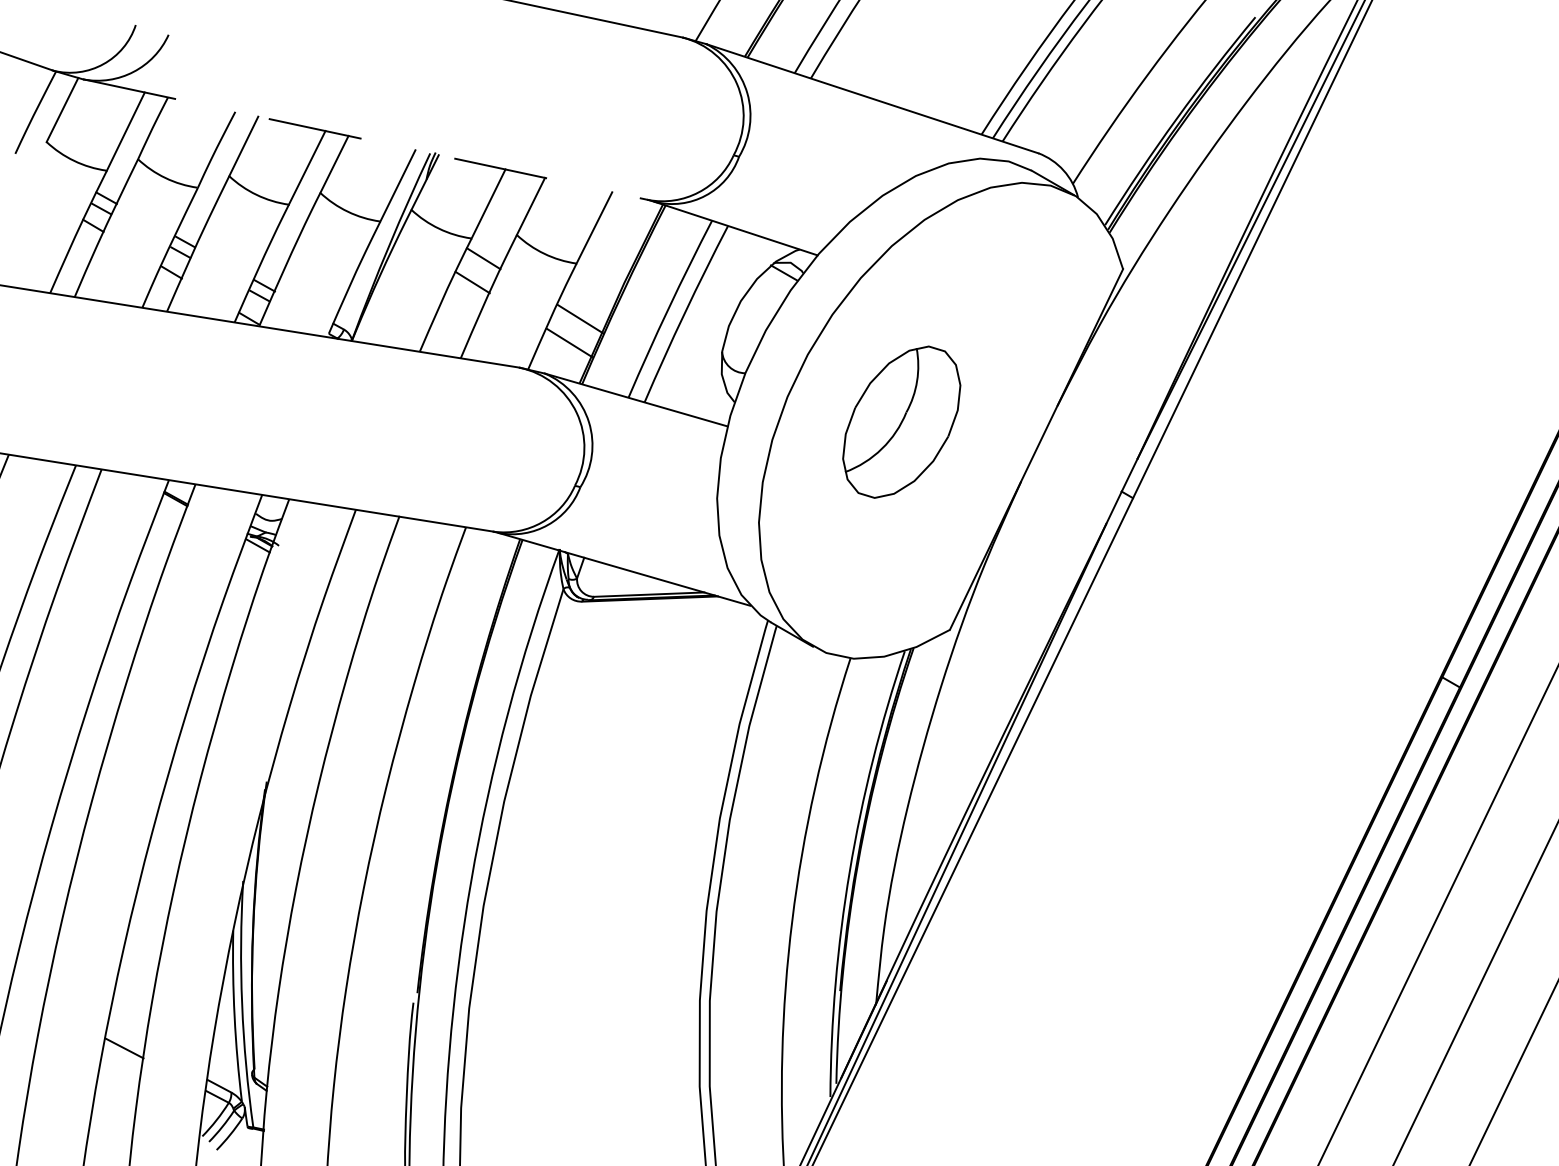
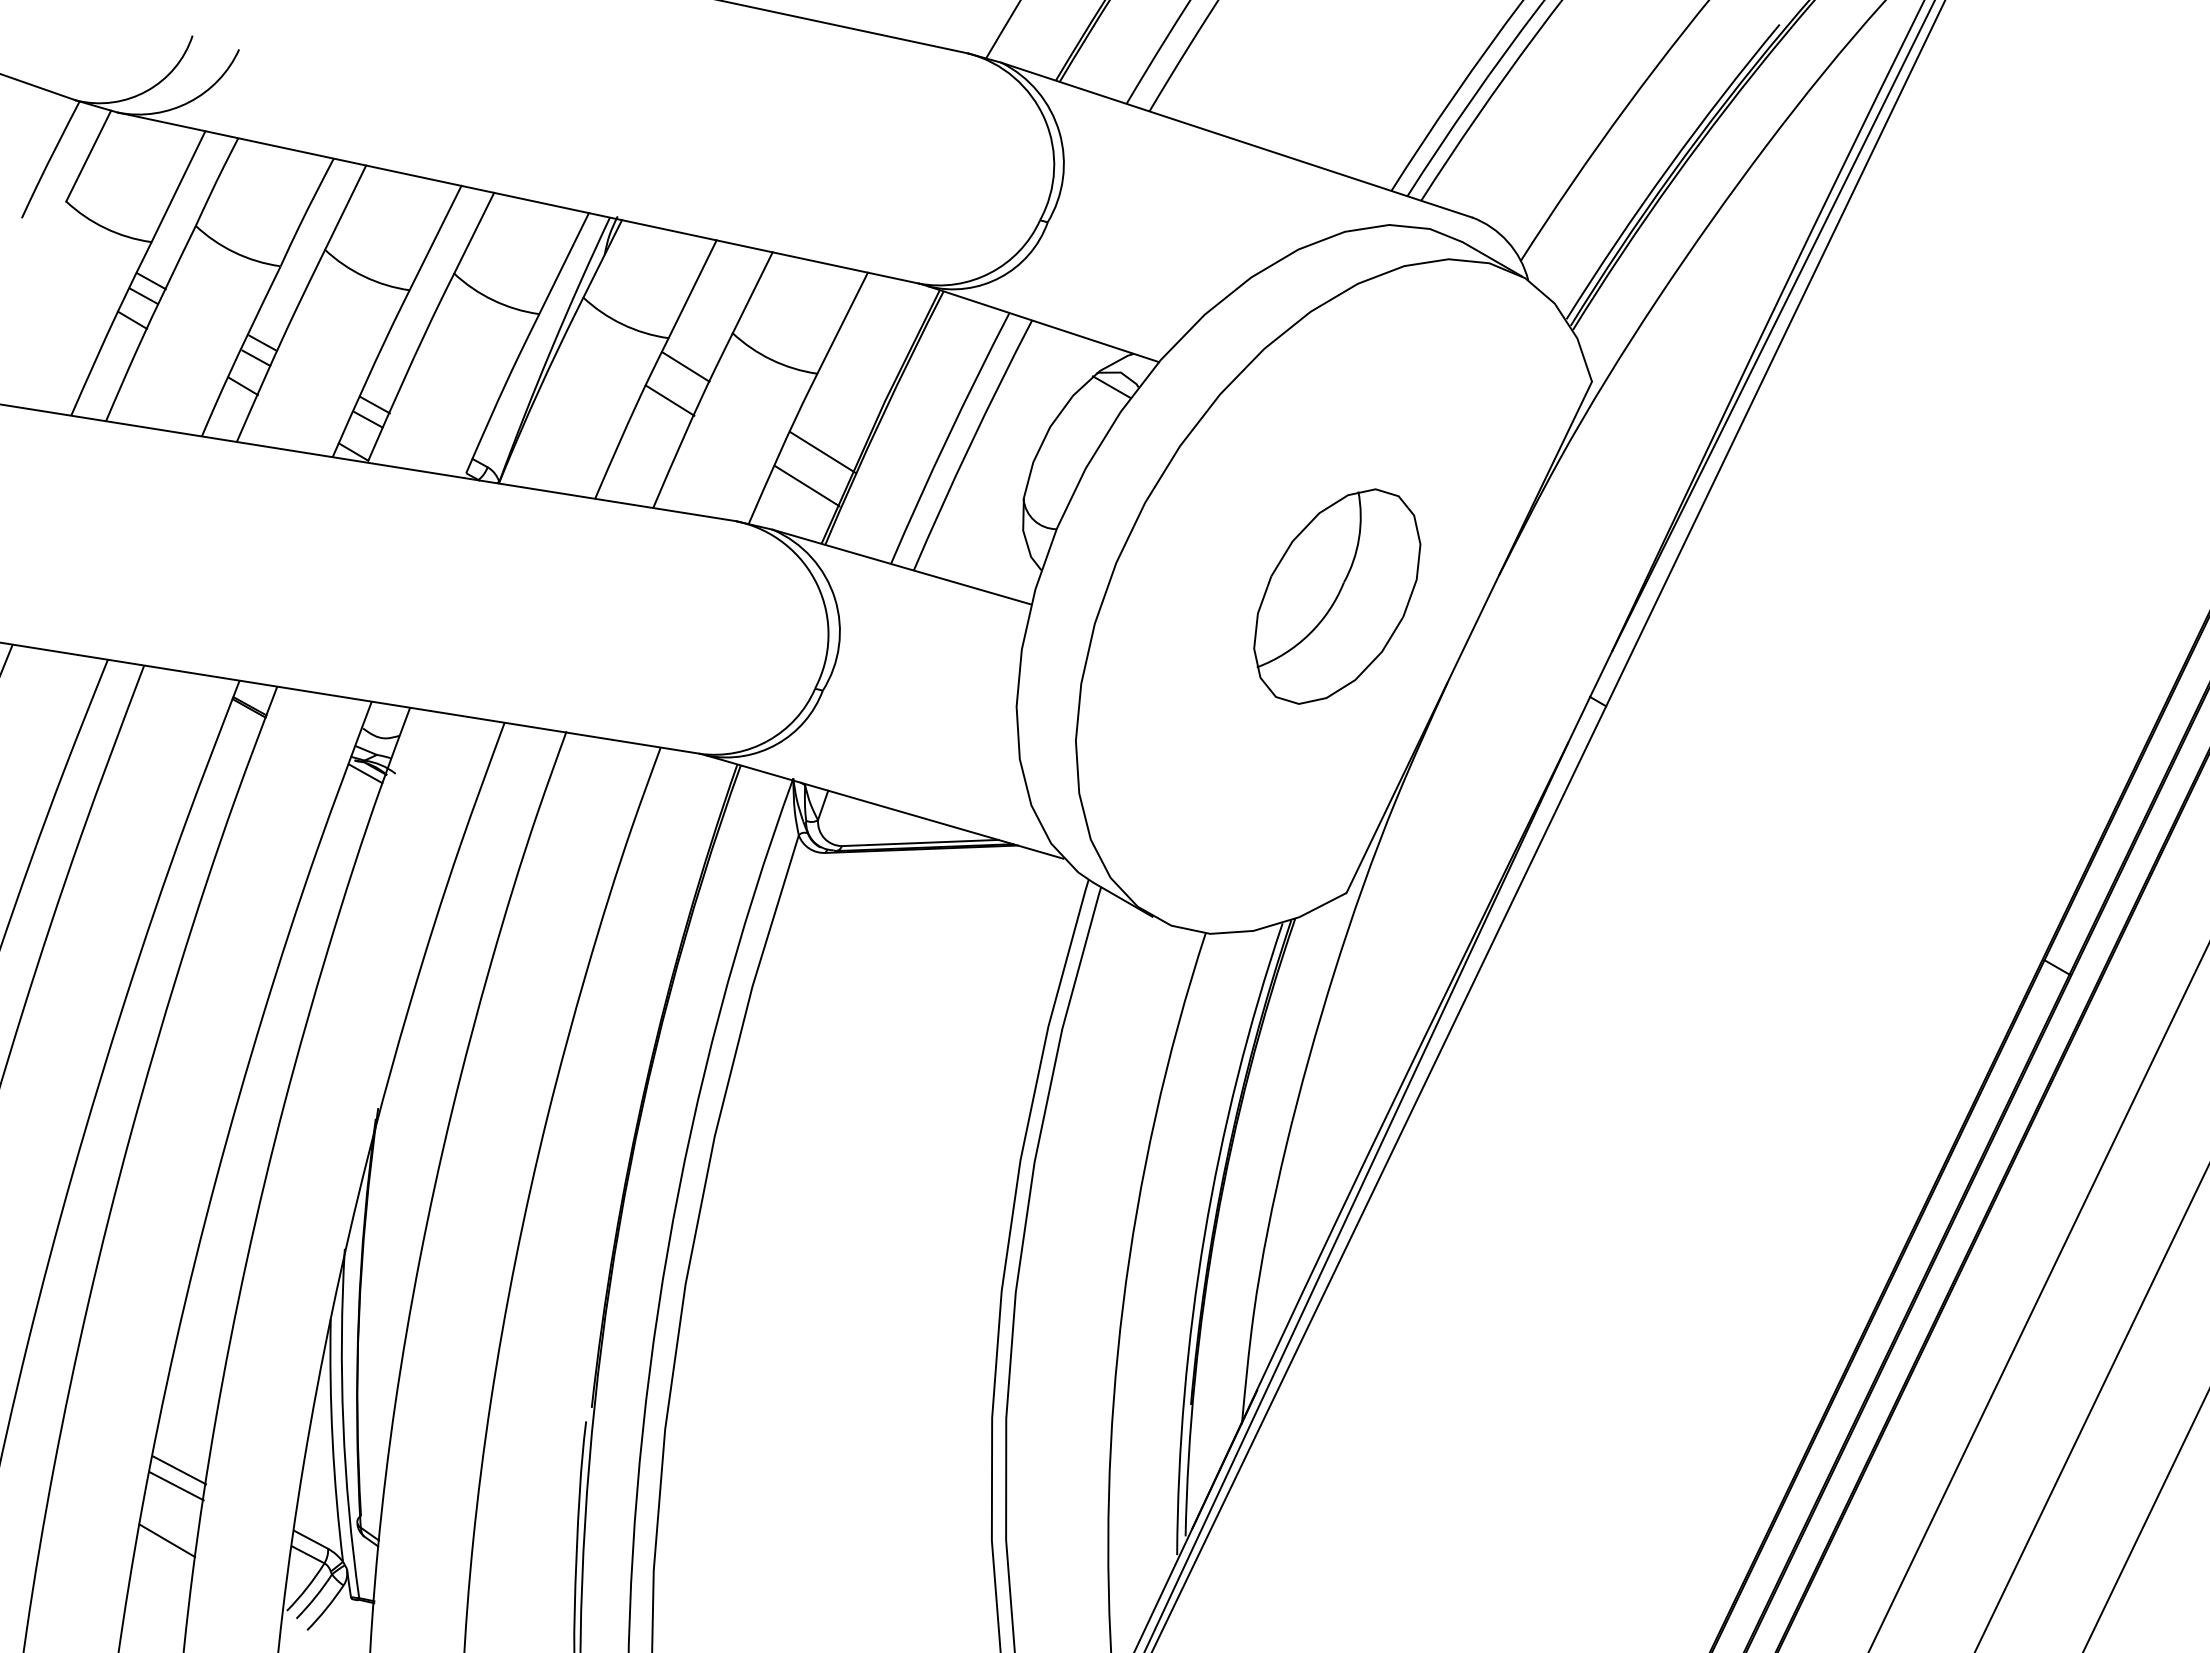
line: (366, 139) -> (519, 198), dashed -> solid
part: (901, 422) -> (1337, 596), moved
line: (126, 1037) -> (179, 1470), added
line: (118, 1086) -> (167, 1540), added

